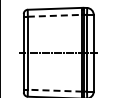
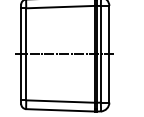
line: (55, 15) -> (61, 6), dashed -> solid
line: (54, 90) -> (59, 101), dashed -> solid

